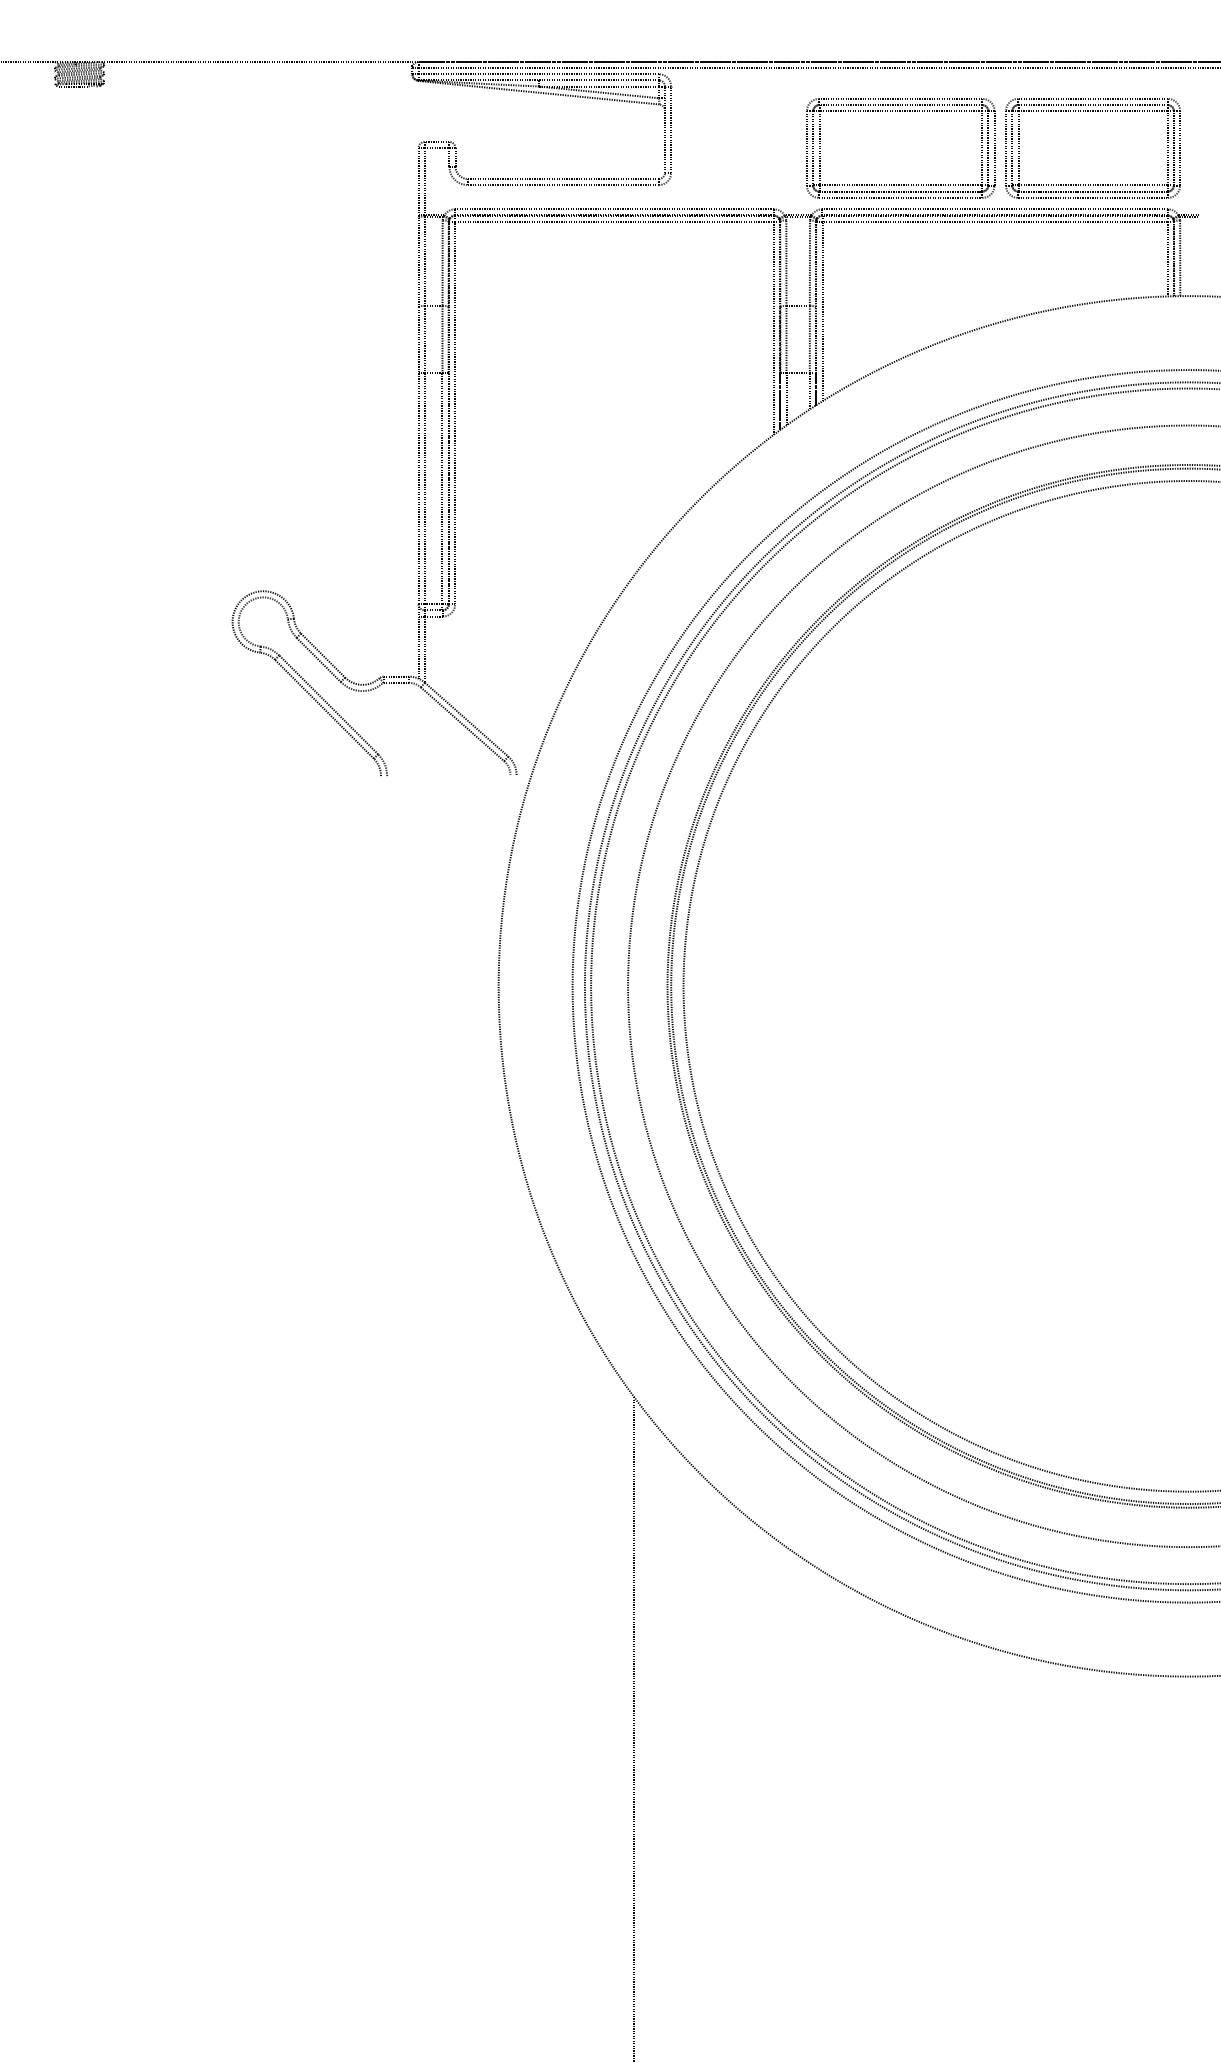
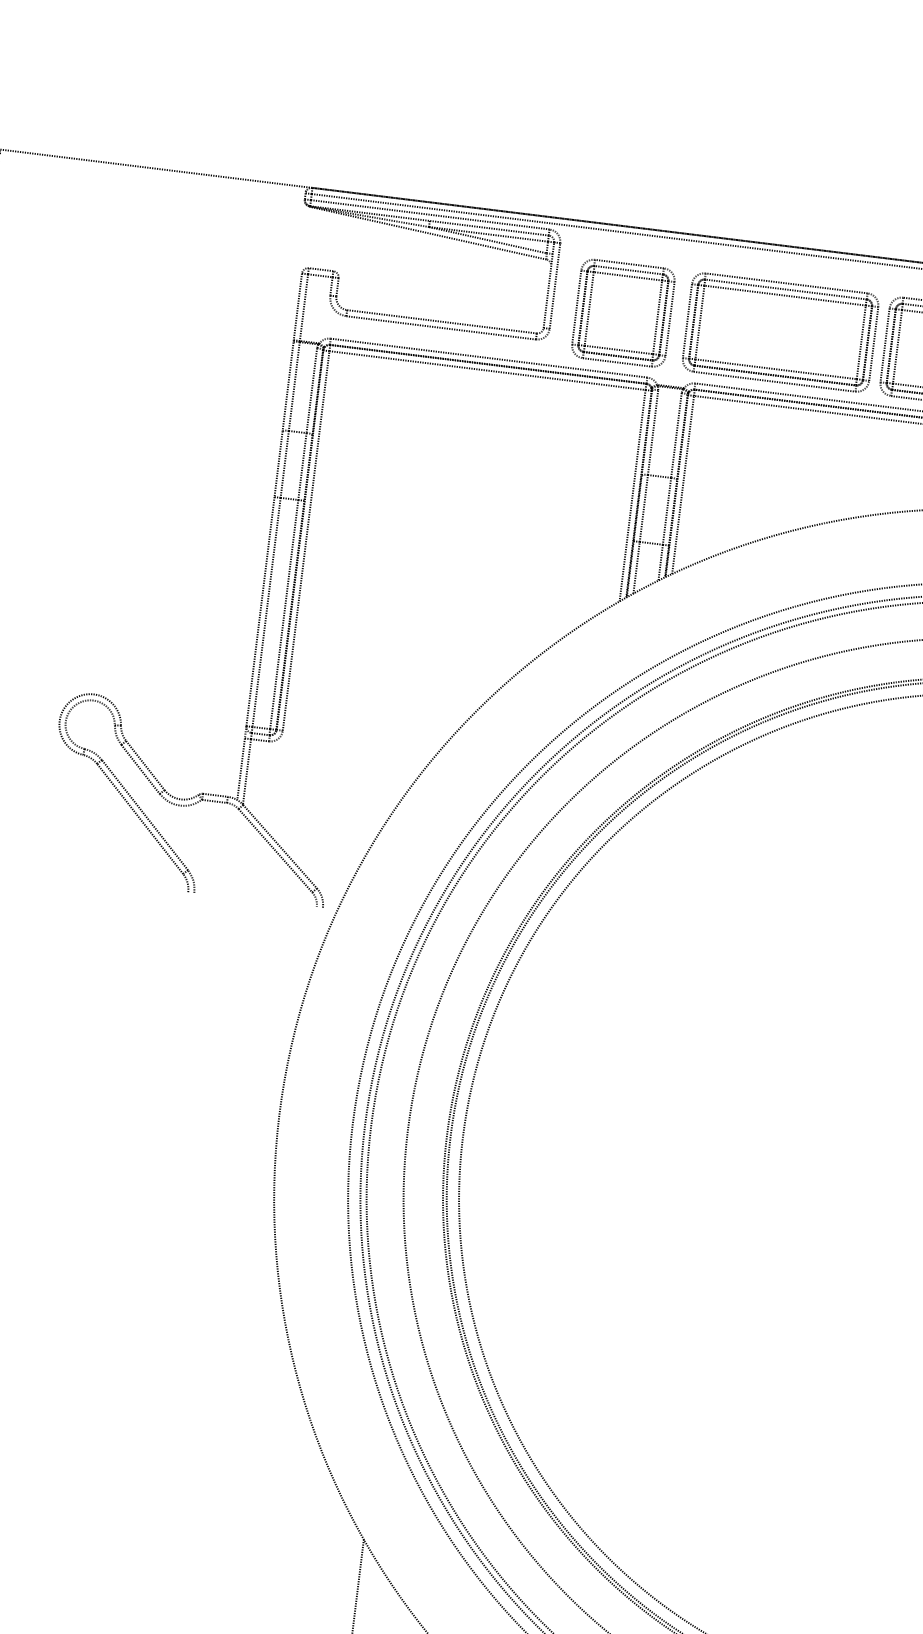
part: (708, 148) -> (589, 309), added

